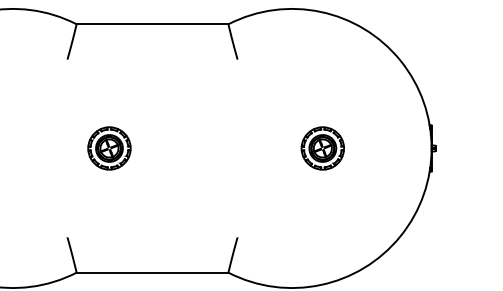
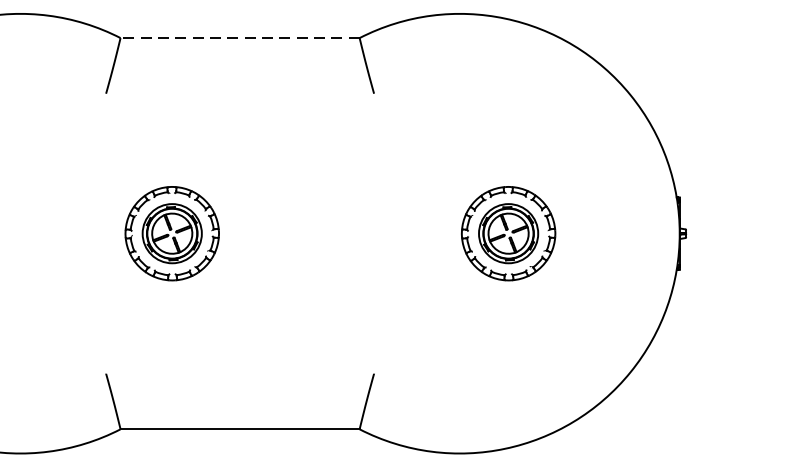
line: (152, 24) -> (240, 38), solid -> dashed
part: (109, 148) -> (172, 233), size x1.4
part: (322, 148) -> (507, 233), size x1.4

